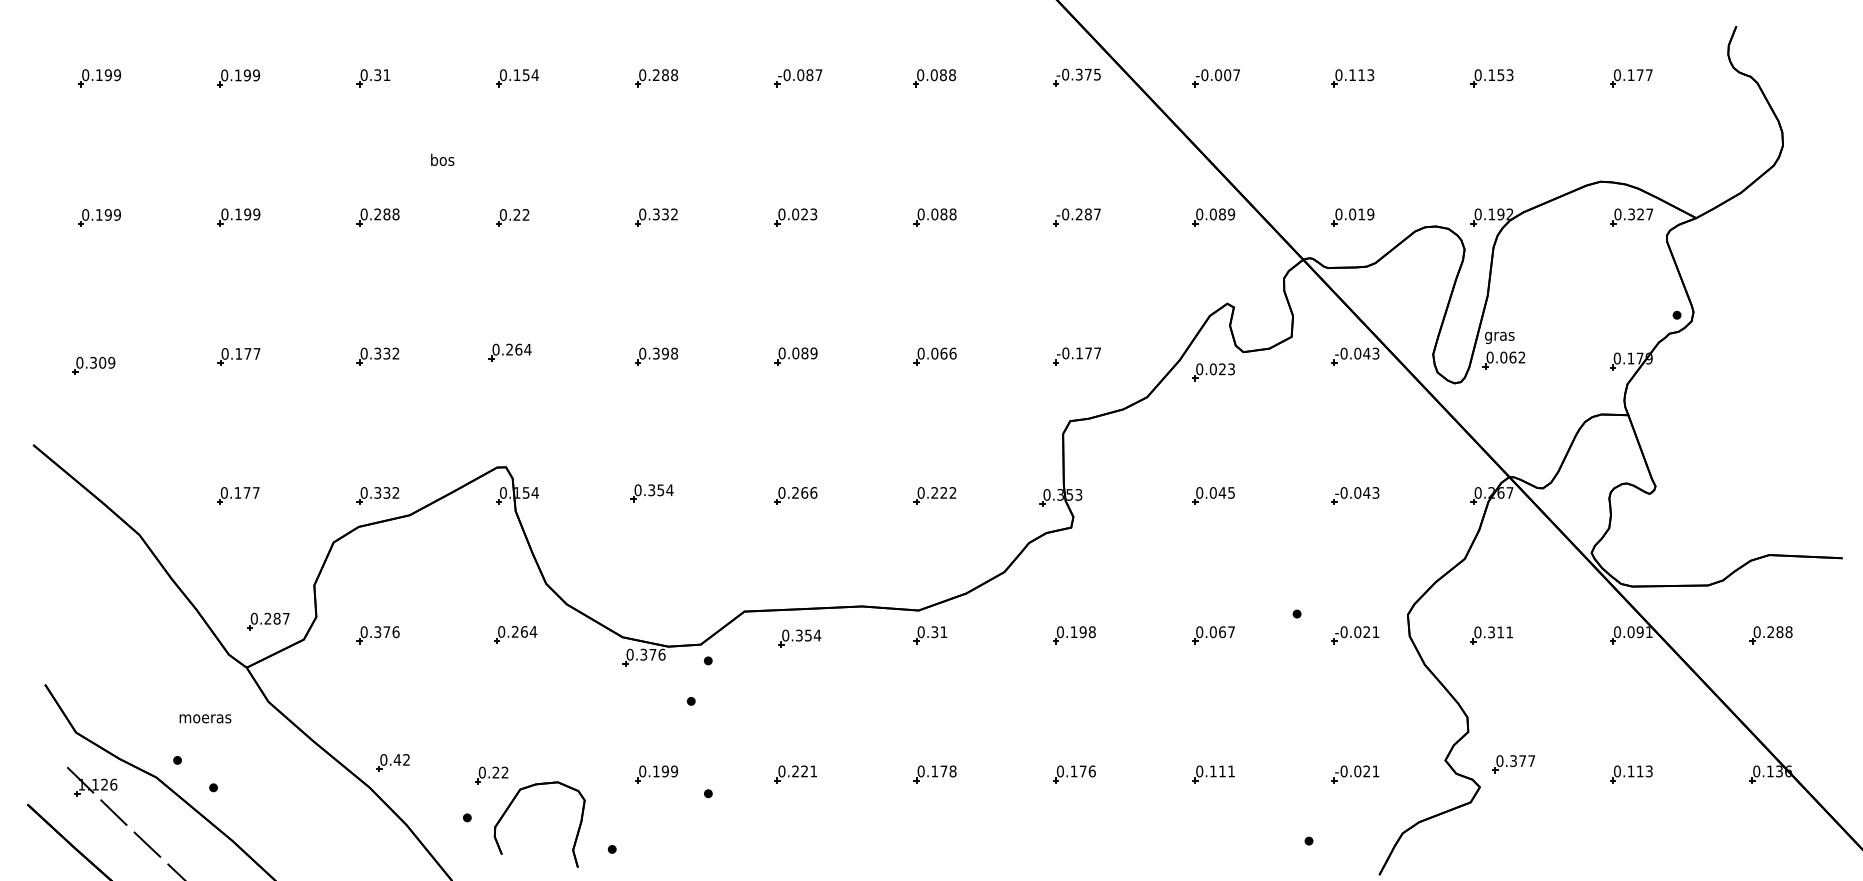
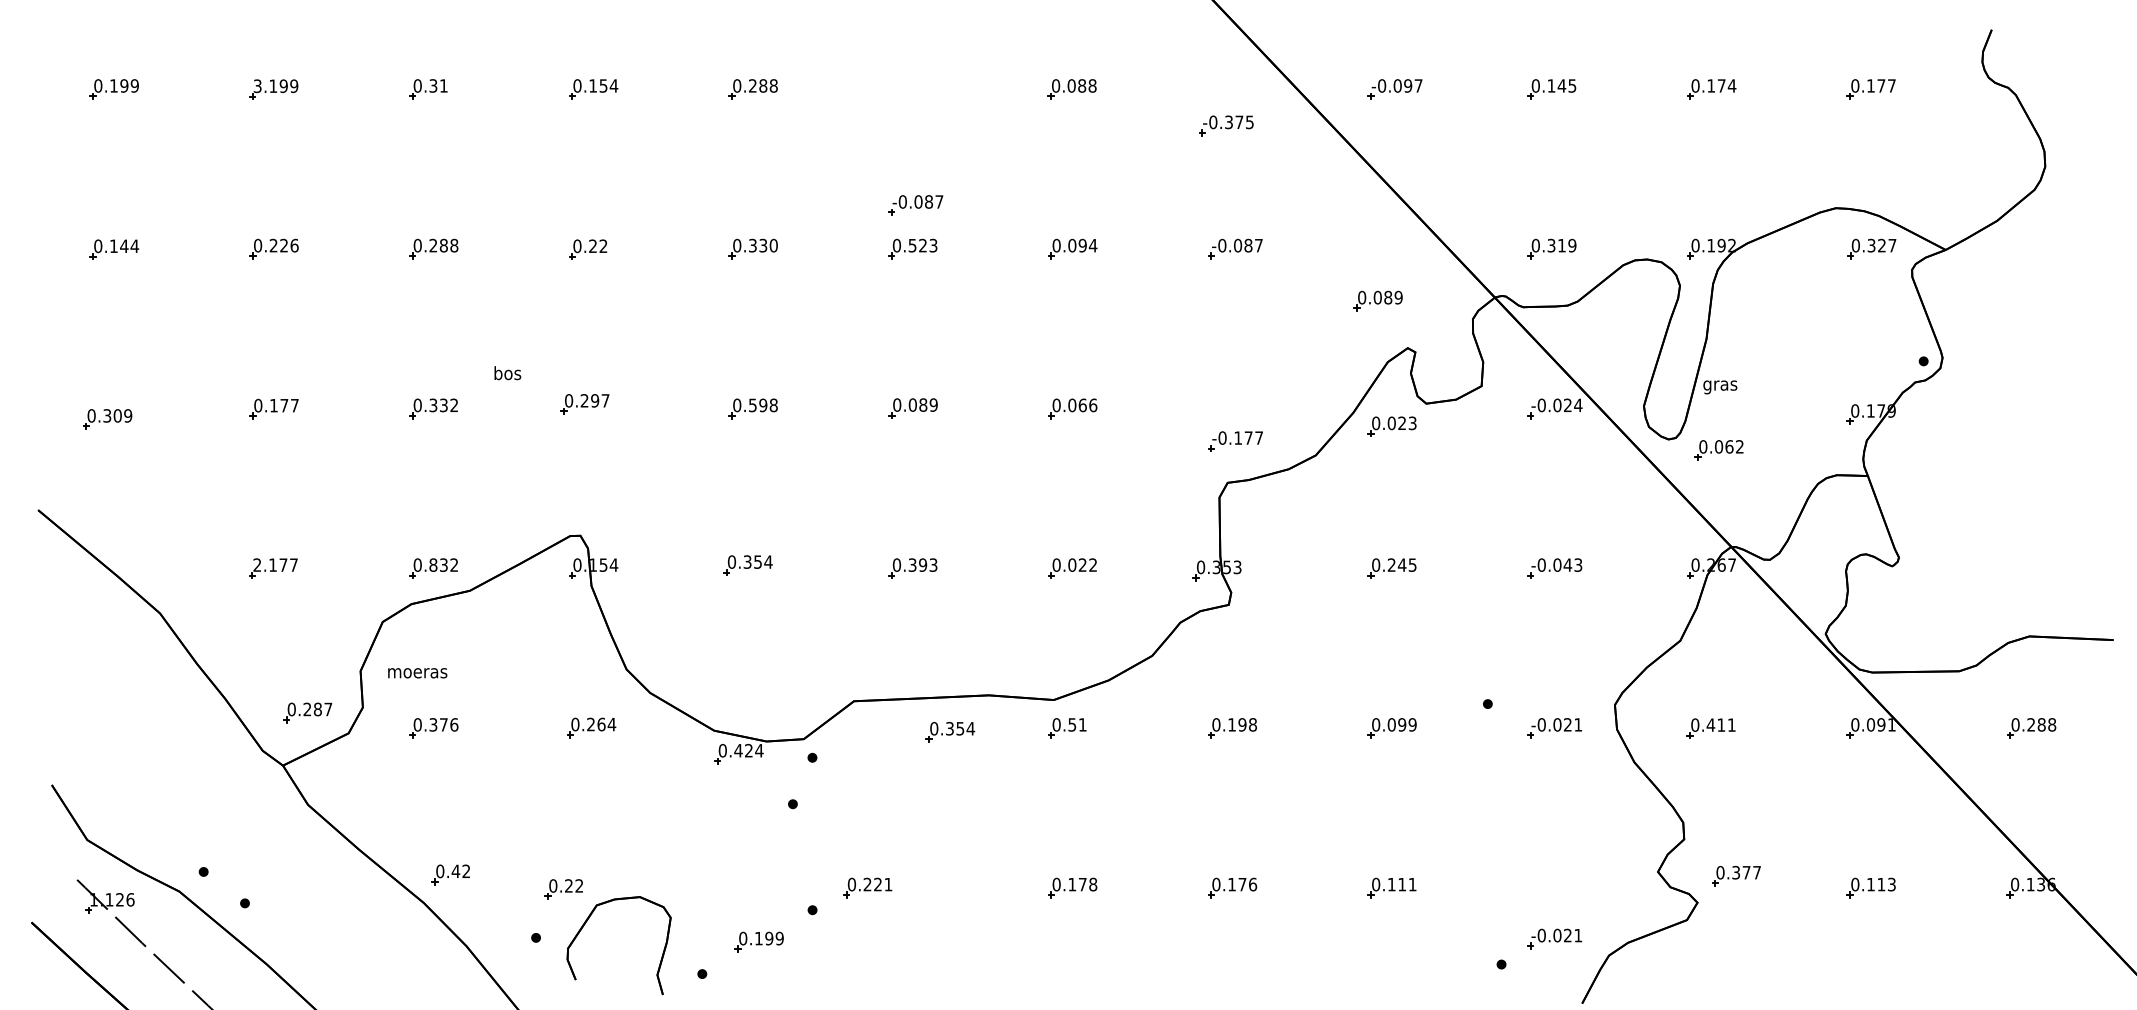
text: (1227, 74) -> (1407, 85), -0.007 -> -0.097
text: (1365, 74) -> (1566, 85), 0.113 -> 0.145
text: (1505, 74) -> (1726, 85), 0.153 -> 0.174
text: (224, 75) -> (257, 86), 0.199 -> 3.199
part: (1077, 77) -> (1226, 125), moved
part: (798, 78) -> (915, 205), moved
text: (442, 160) -> (507, 373), moved
text: (247, 214) -> (283, 245), 0.199 -> 0.226
text: (674, 214) -> (773, 245), 0.332 -> 0.330
text: (795, 214) -> (912, 245), 0.023 -> 0.523
text: (948, 214) -> (1087, 245), 0.088 -> 0.094
text: (1079, 214) -> (1238, 245), -0.287 -> -0.087
text: (1352, 214) -> (1551, 245), 0.019 -> 0.319
text: (112, 215) -> (129, 246), 0.199 -> 0.144
part: (1213, 216) -> (1377, 300), moved
text: (523, 349) -> (600, 400), 0.264 -> 0.297
text: (656, 352) -> (752, 404), 0.398 -> 0.598
text: (1370, 353) -> (1572, 405), -0.043 -> -0.024
part: (1077, 356) -> (1235, 441), moved
part: (1503, 360) -> (1718, 450), moved
text: (224, 492) -> (257, 564), 0.177 -> 2.177
text: (377, 492) -> (433, 564), 0.332 -> 0.832
text: (804, 492) -> (922, 564), 0.266 -> 0.393
text: (934, 492) -> (1072, 564), 0.222 -> 0.022
text: (1213, 492) -> (1391, 564), 0.045 -> 0.245
text: (934, 631) -> (1072, 724), 0.31 -> 0.51
text: (1227, 631) -> (1407, 724), 0.067 -> 0.099
text: (1491, 631) -> (1710, 724), 0.311 -> 0.411
part: (799, 638) -> (950, 732), moved
text: (652, 654) -> (748, 750), 0.376 -> 0.424
text: (205, 719) -> (417, 673), moved
part: (656, 773) -> (758, 941), moved
part: (795, 773) -> (867, 887), moved
part: (1355, 773) -> (1554, 938), moved

